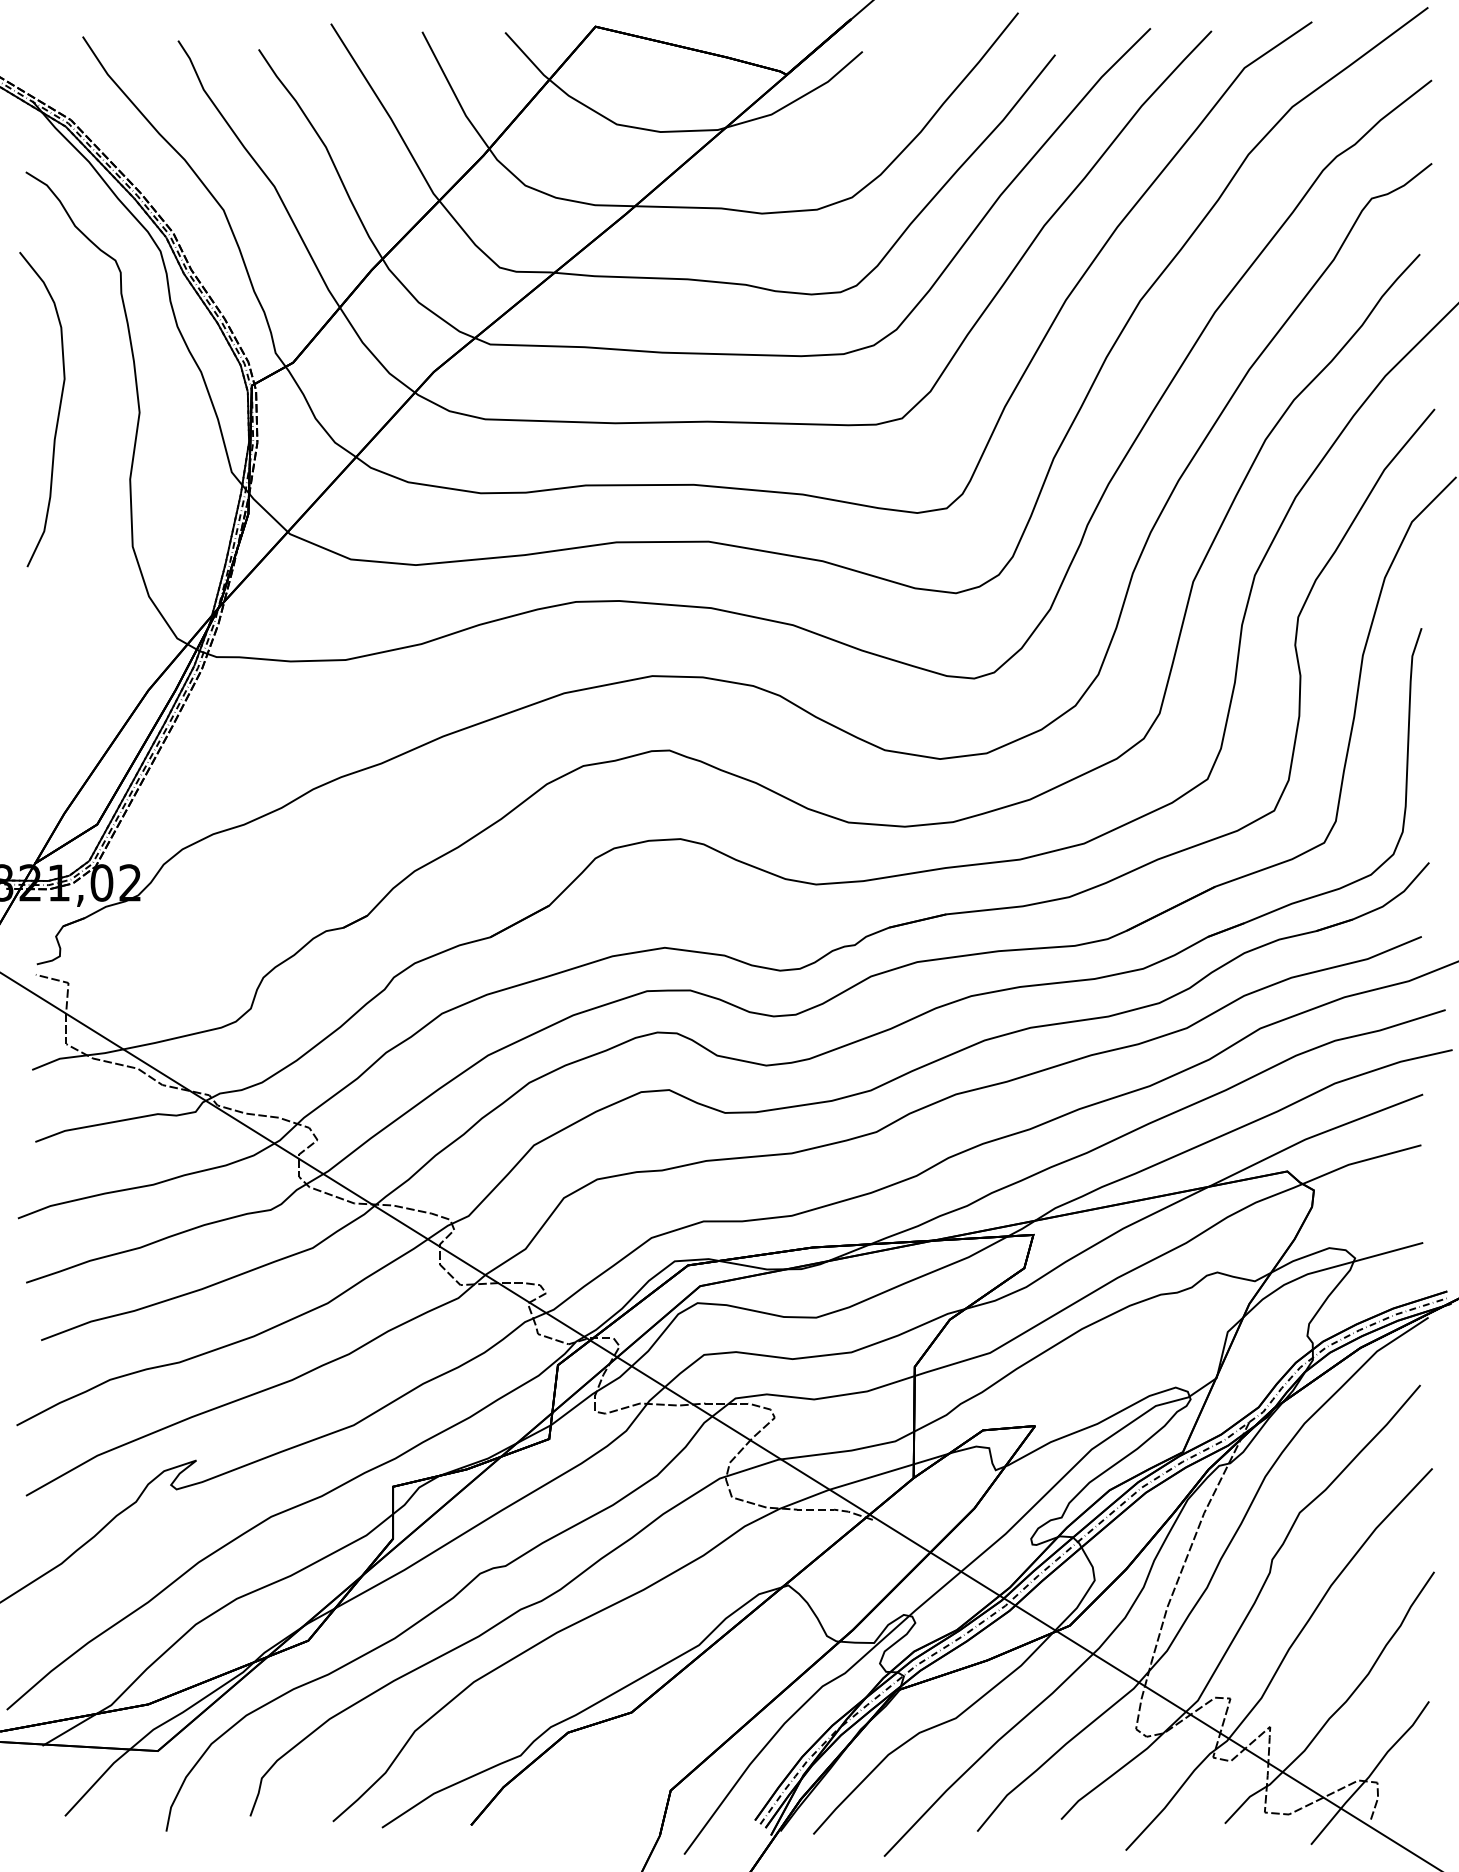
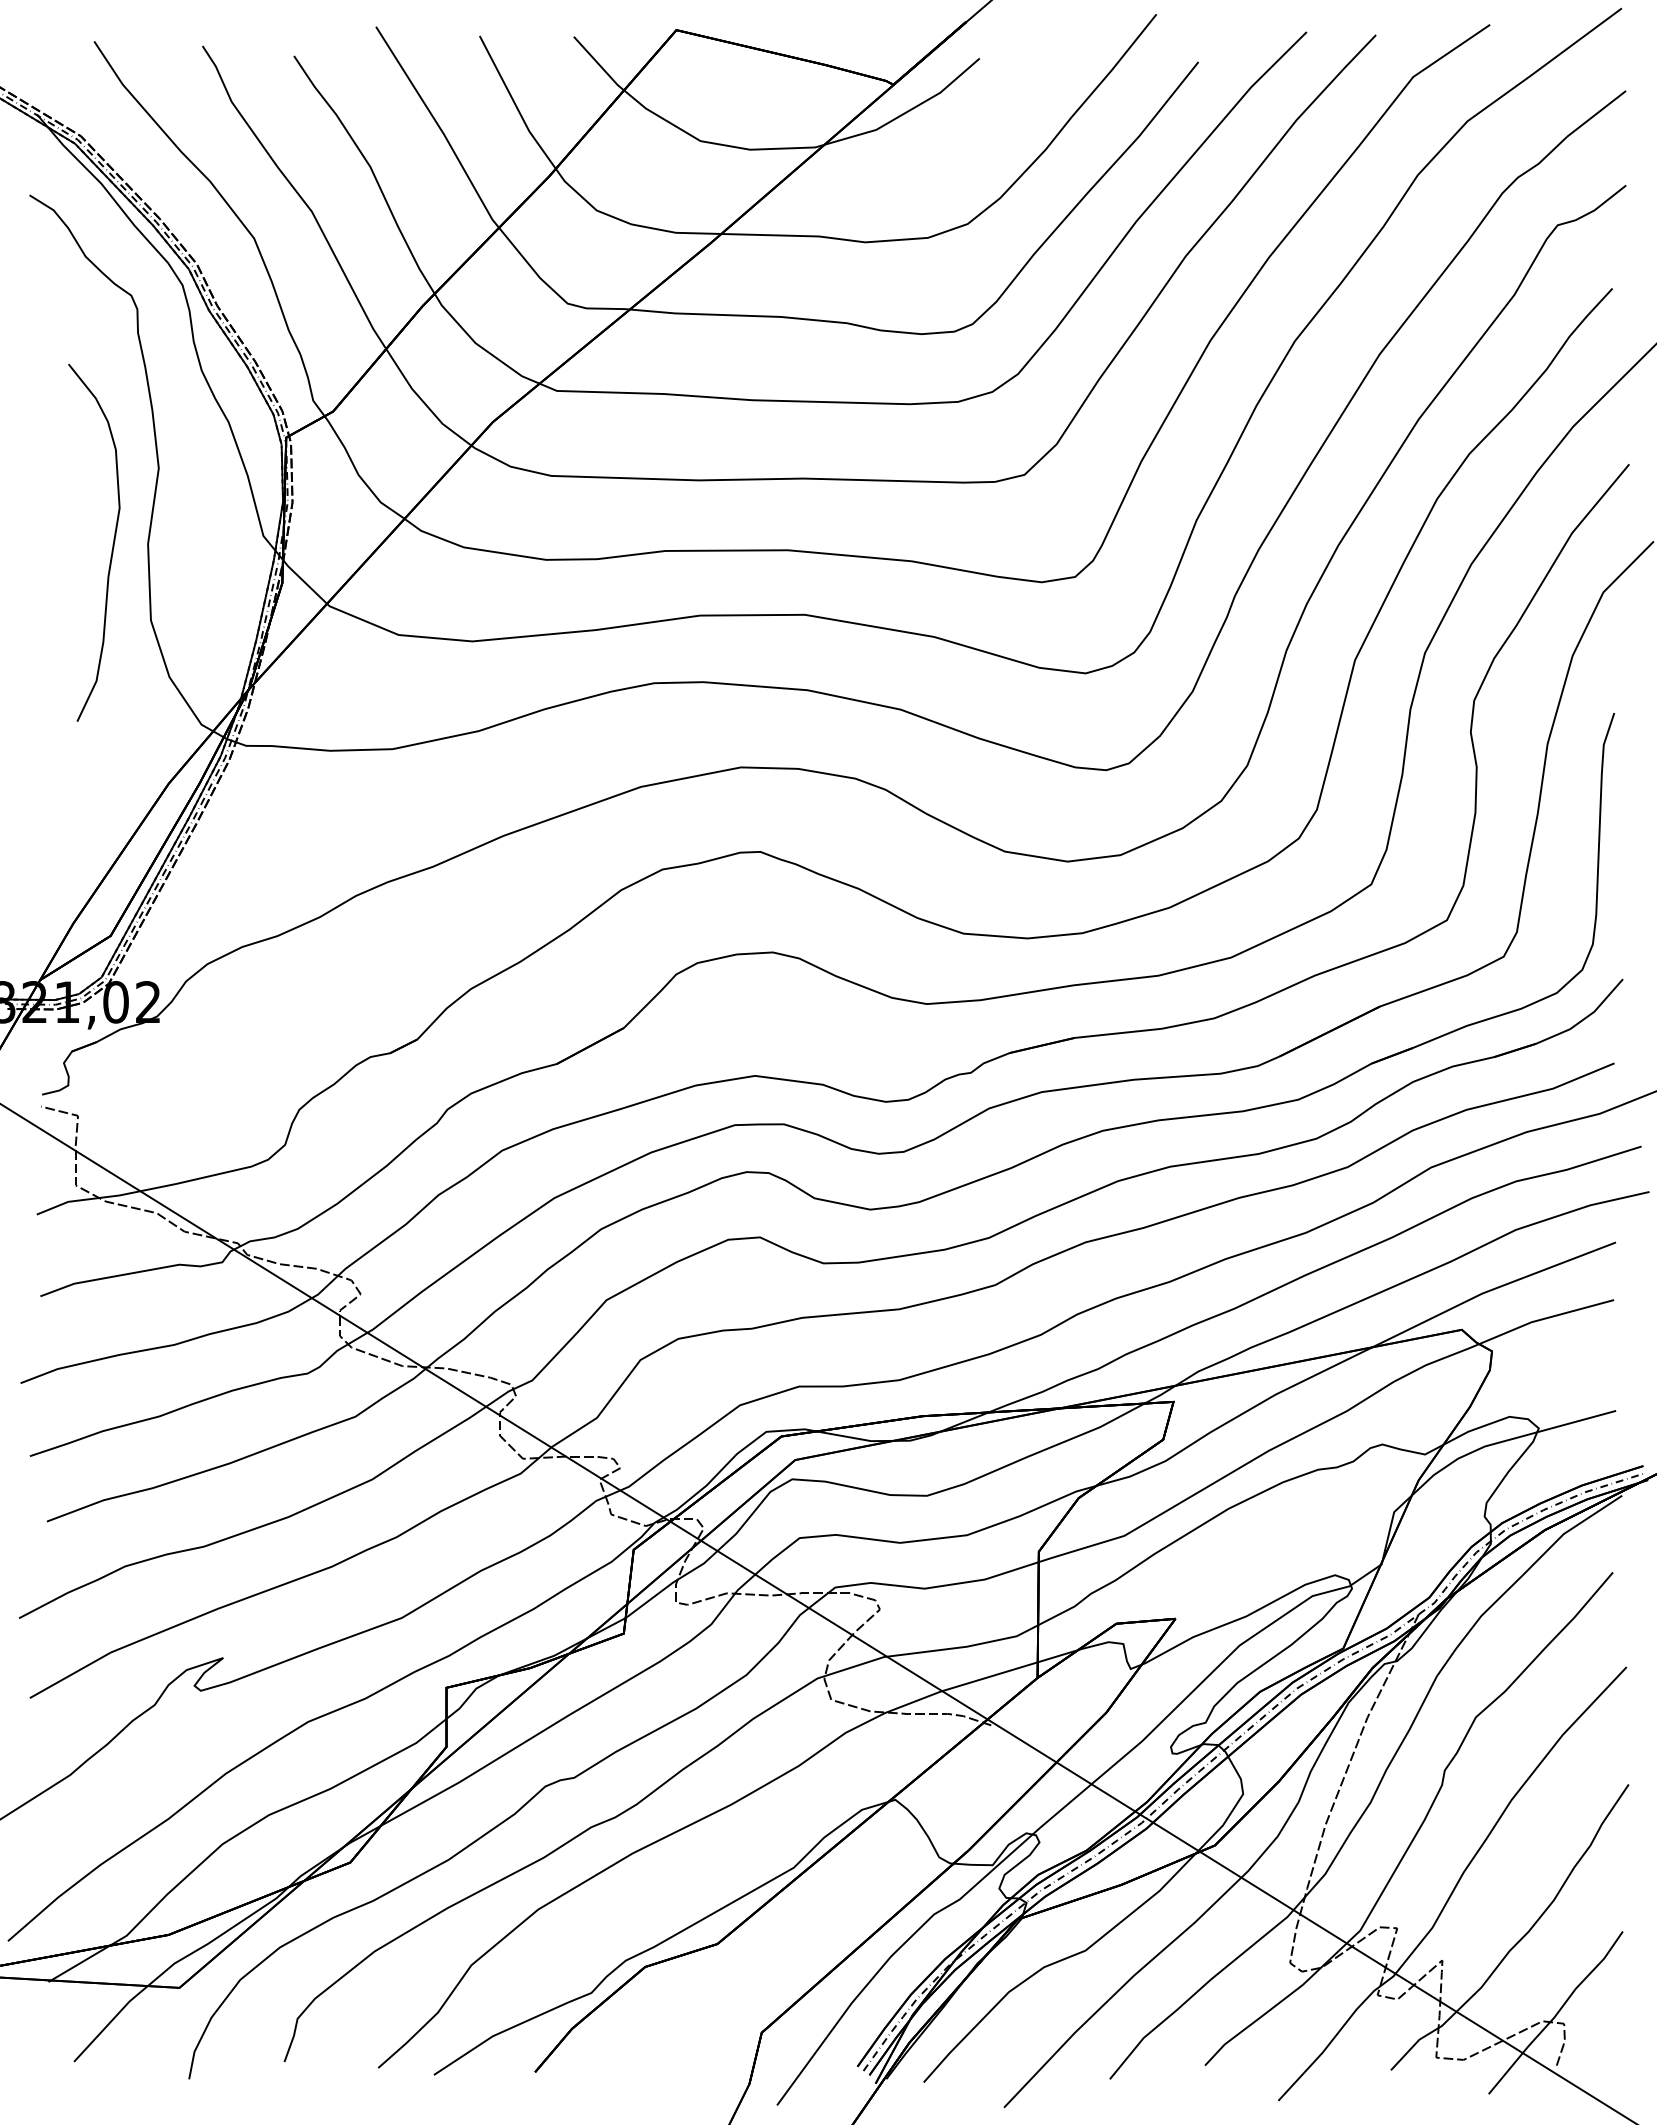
curve: (58, 411) -> (112, 544), moved

